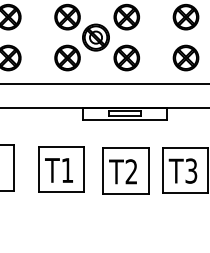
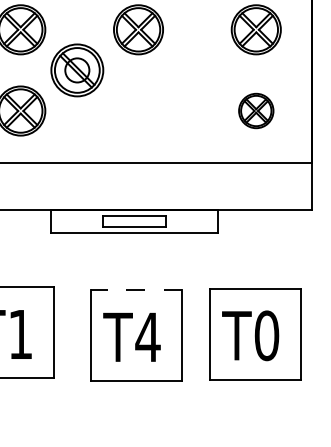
part: (126, 57) -> (137, 109), removed
part: (185, 57) -> (255, 109), size x0.7
line: (125, 148) -> (135, 290), solid -> dashed
text: (191, 170) -> (267, 334), T3 -> T0
text: (131, 171) -> (147, 336), T2 -> T4

